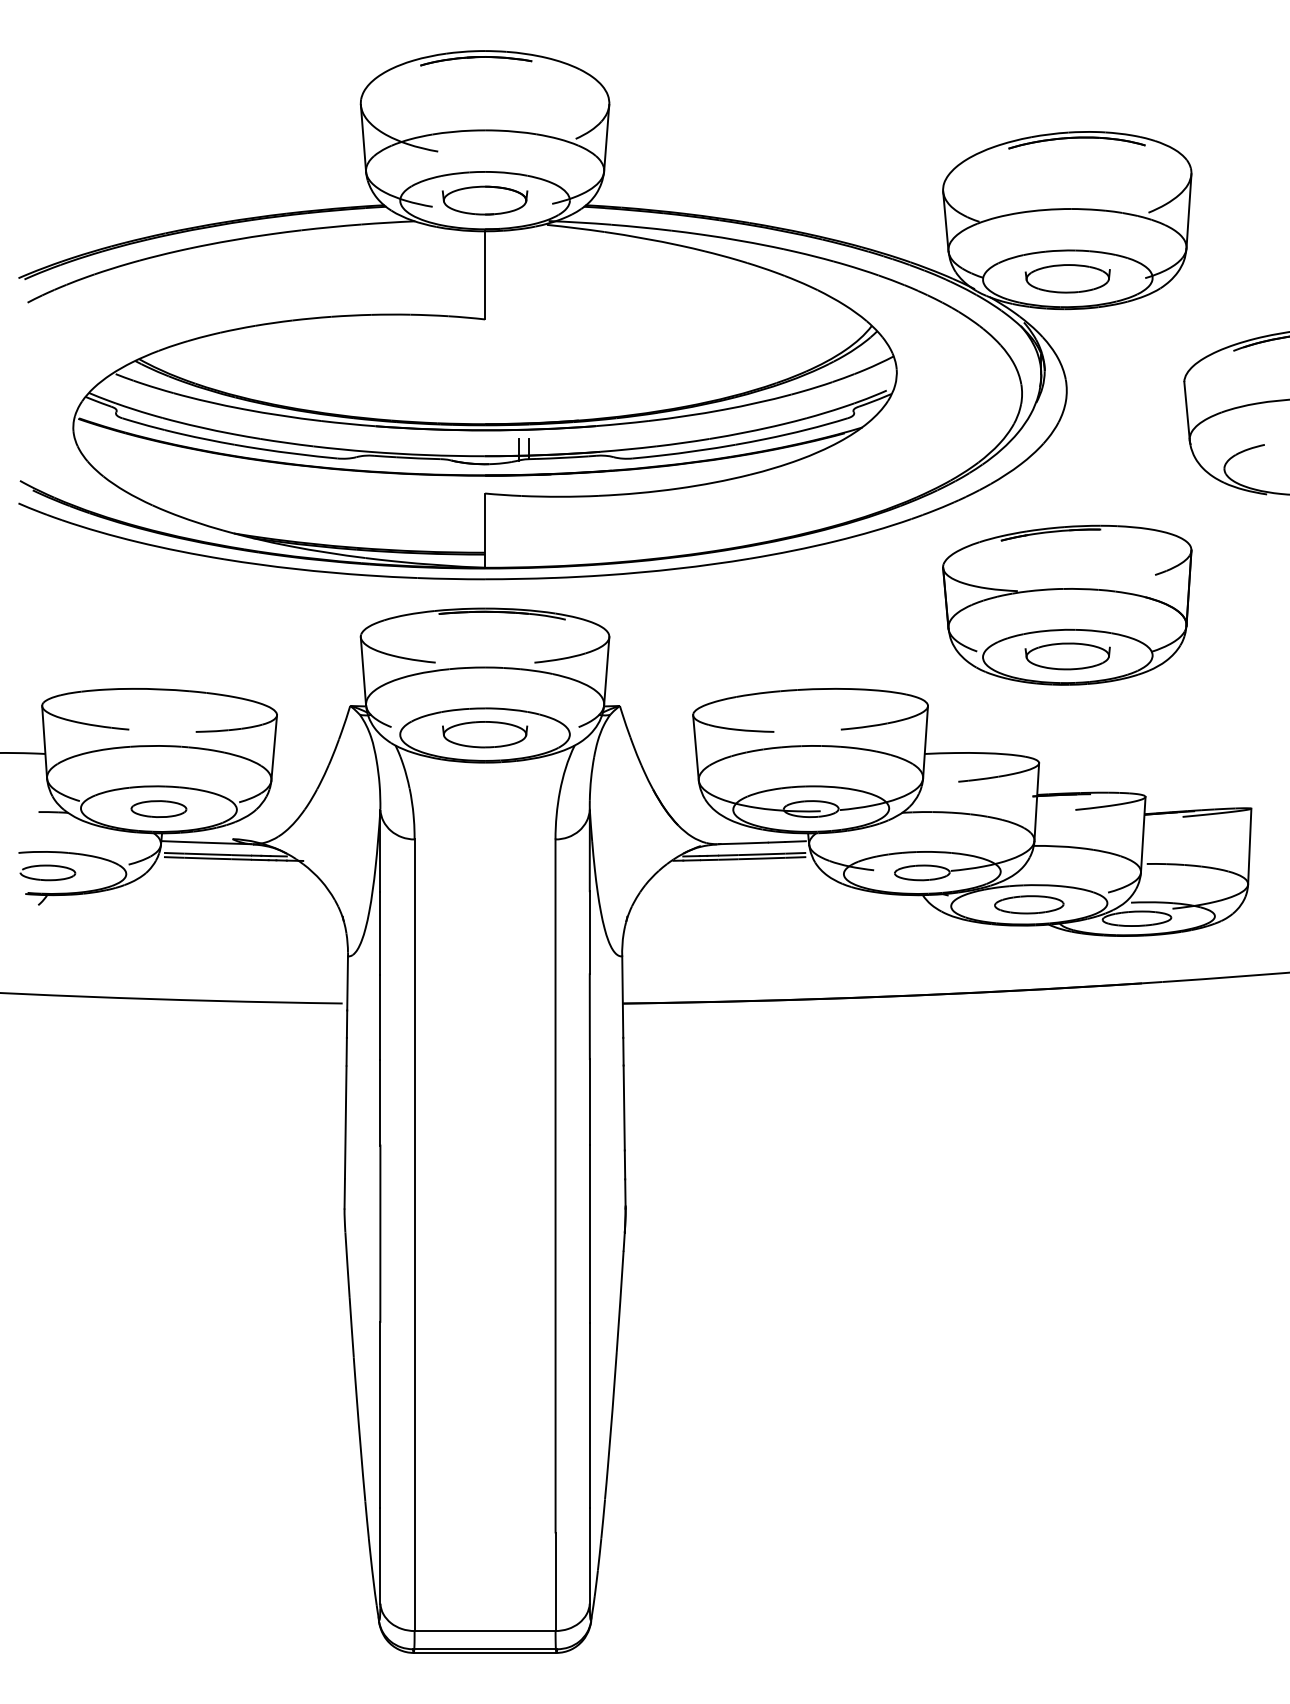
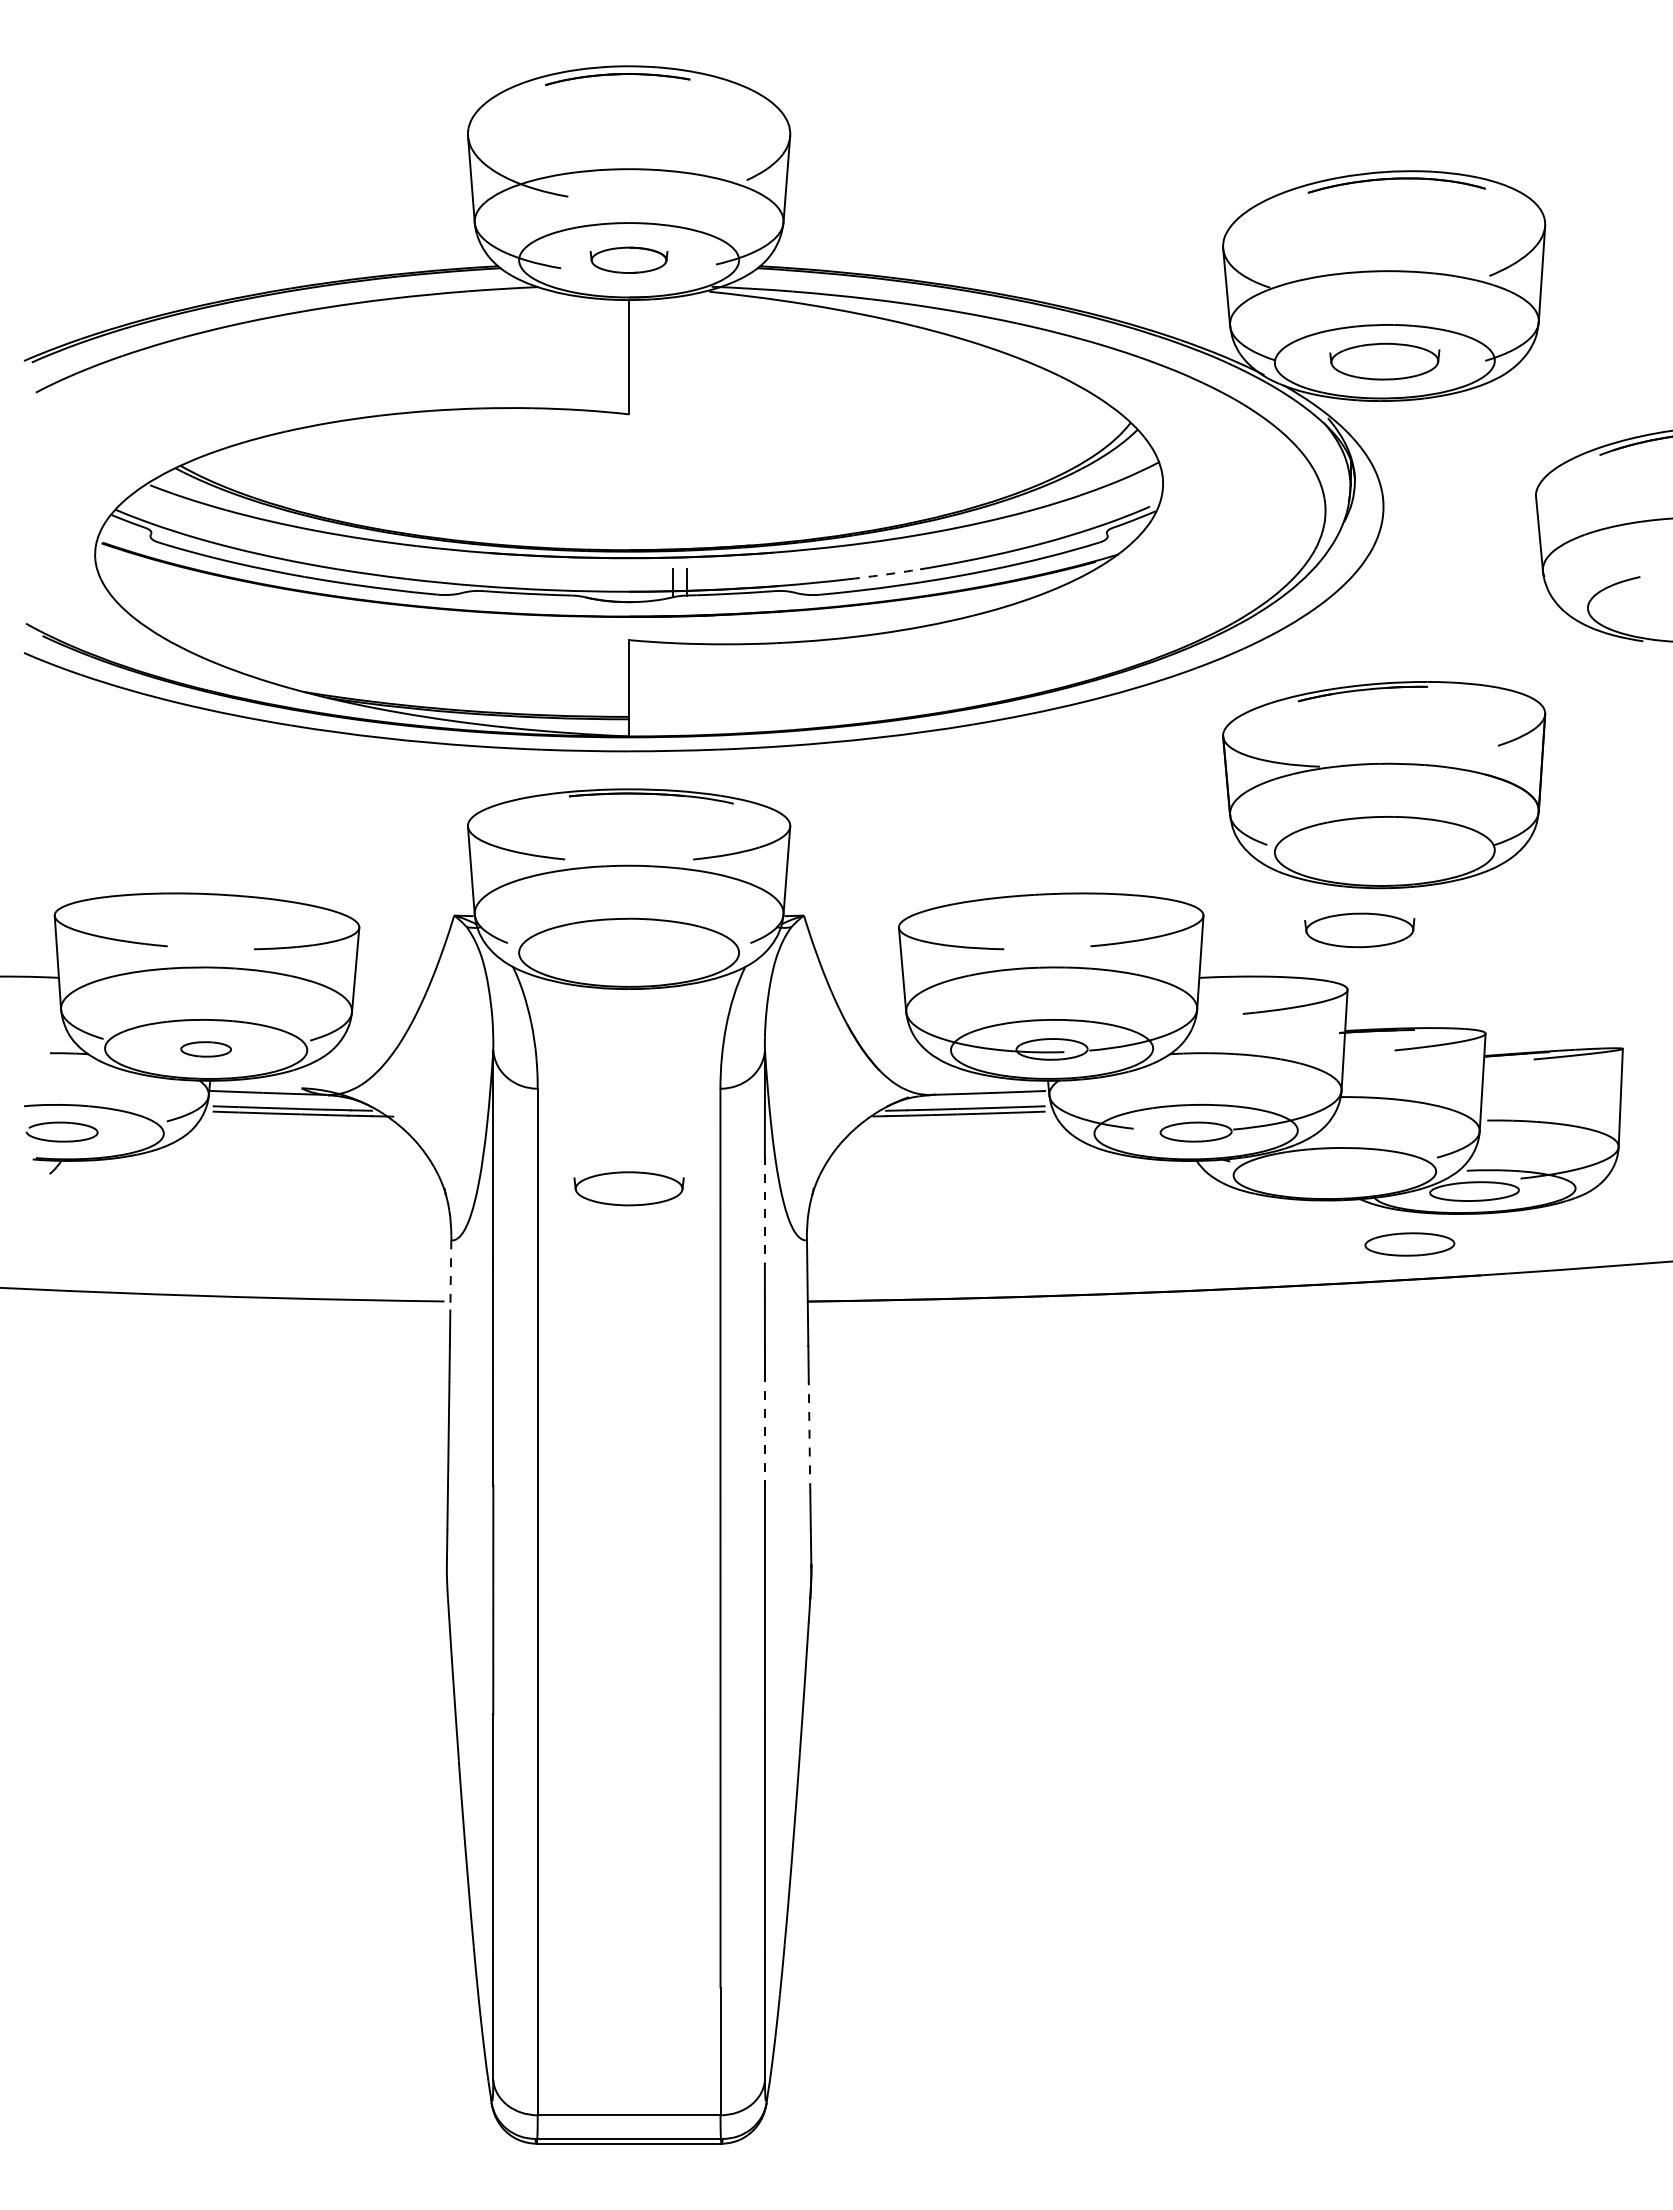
part: (484, 200) -> (628, 260), size x0.7
arc: (682, 442) -> (885, 574), solid -> dashed
part: (1067, 656) -> (1359, 930), moved
part: (484, 734) -> (628, 1188), moved
part: (158, 809) -> (205, 1049), size x0.7
part: (1029, 904) -> (1409, 1244), moved
line: (589, 932) -> (764, 1209), solid -> dashed
line: (347, 983) -> (450, 1275), solid -> dashed
line: (589, 1102) -> (764, 1429), solid -> dashed
line: (624, 1107) -> (809, 1436), solid -> dashed

